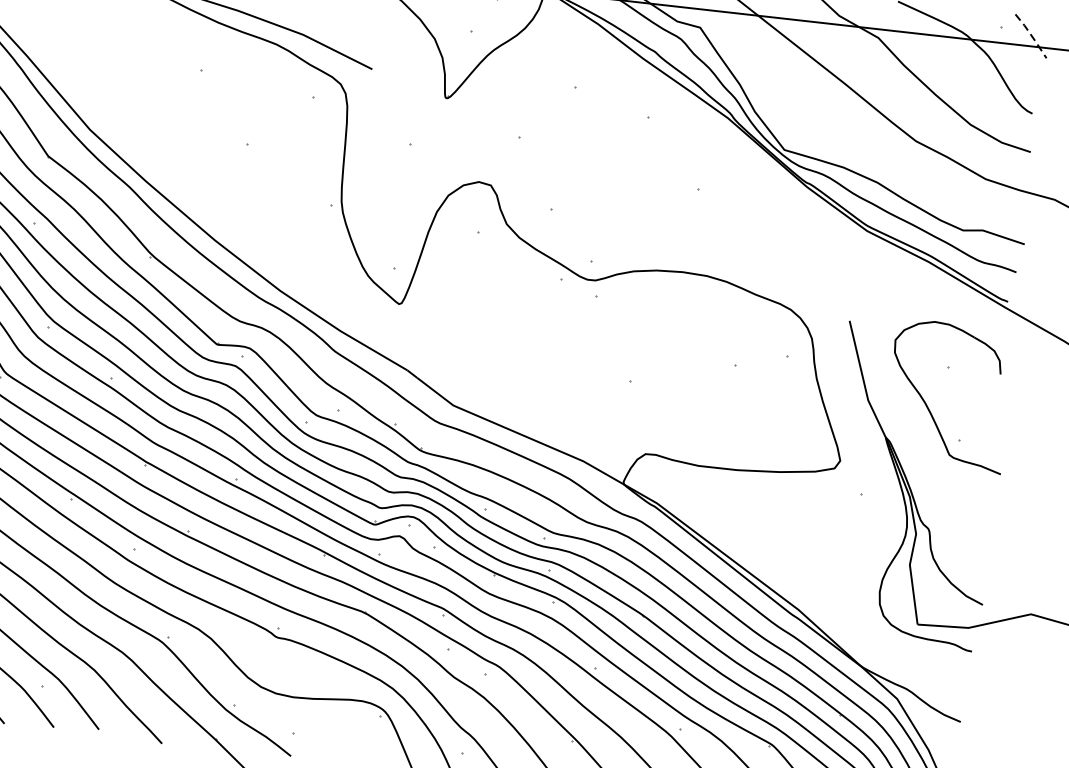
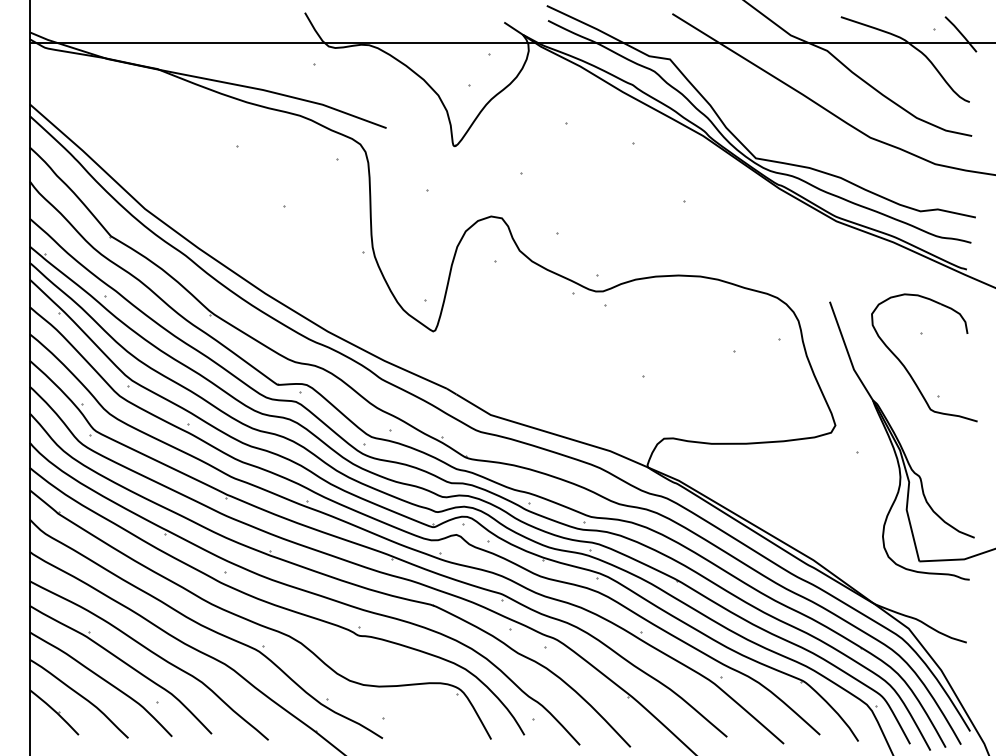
line: (1031, 36) -> (961, 34), dashed -> solid

